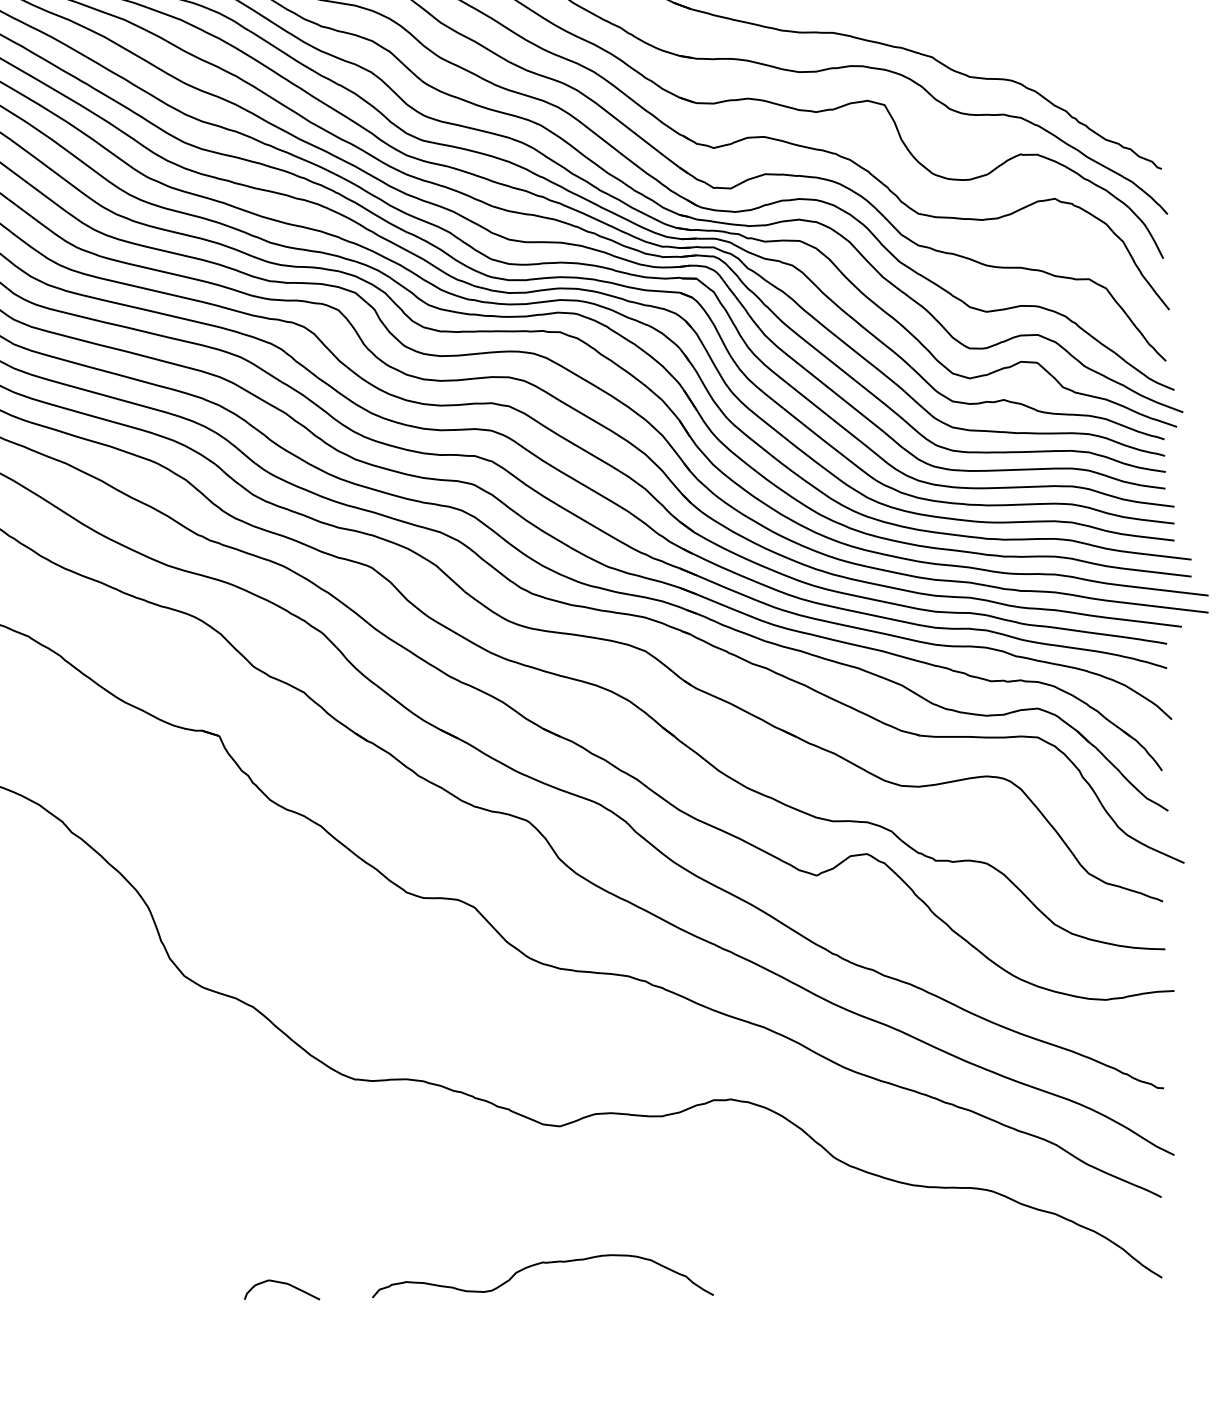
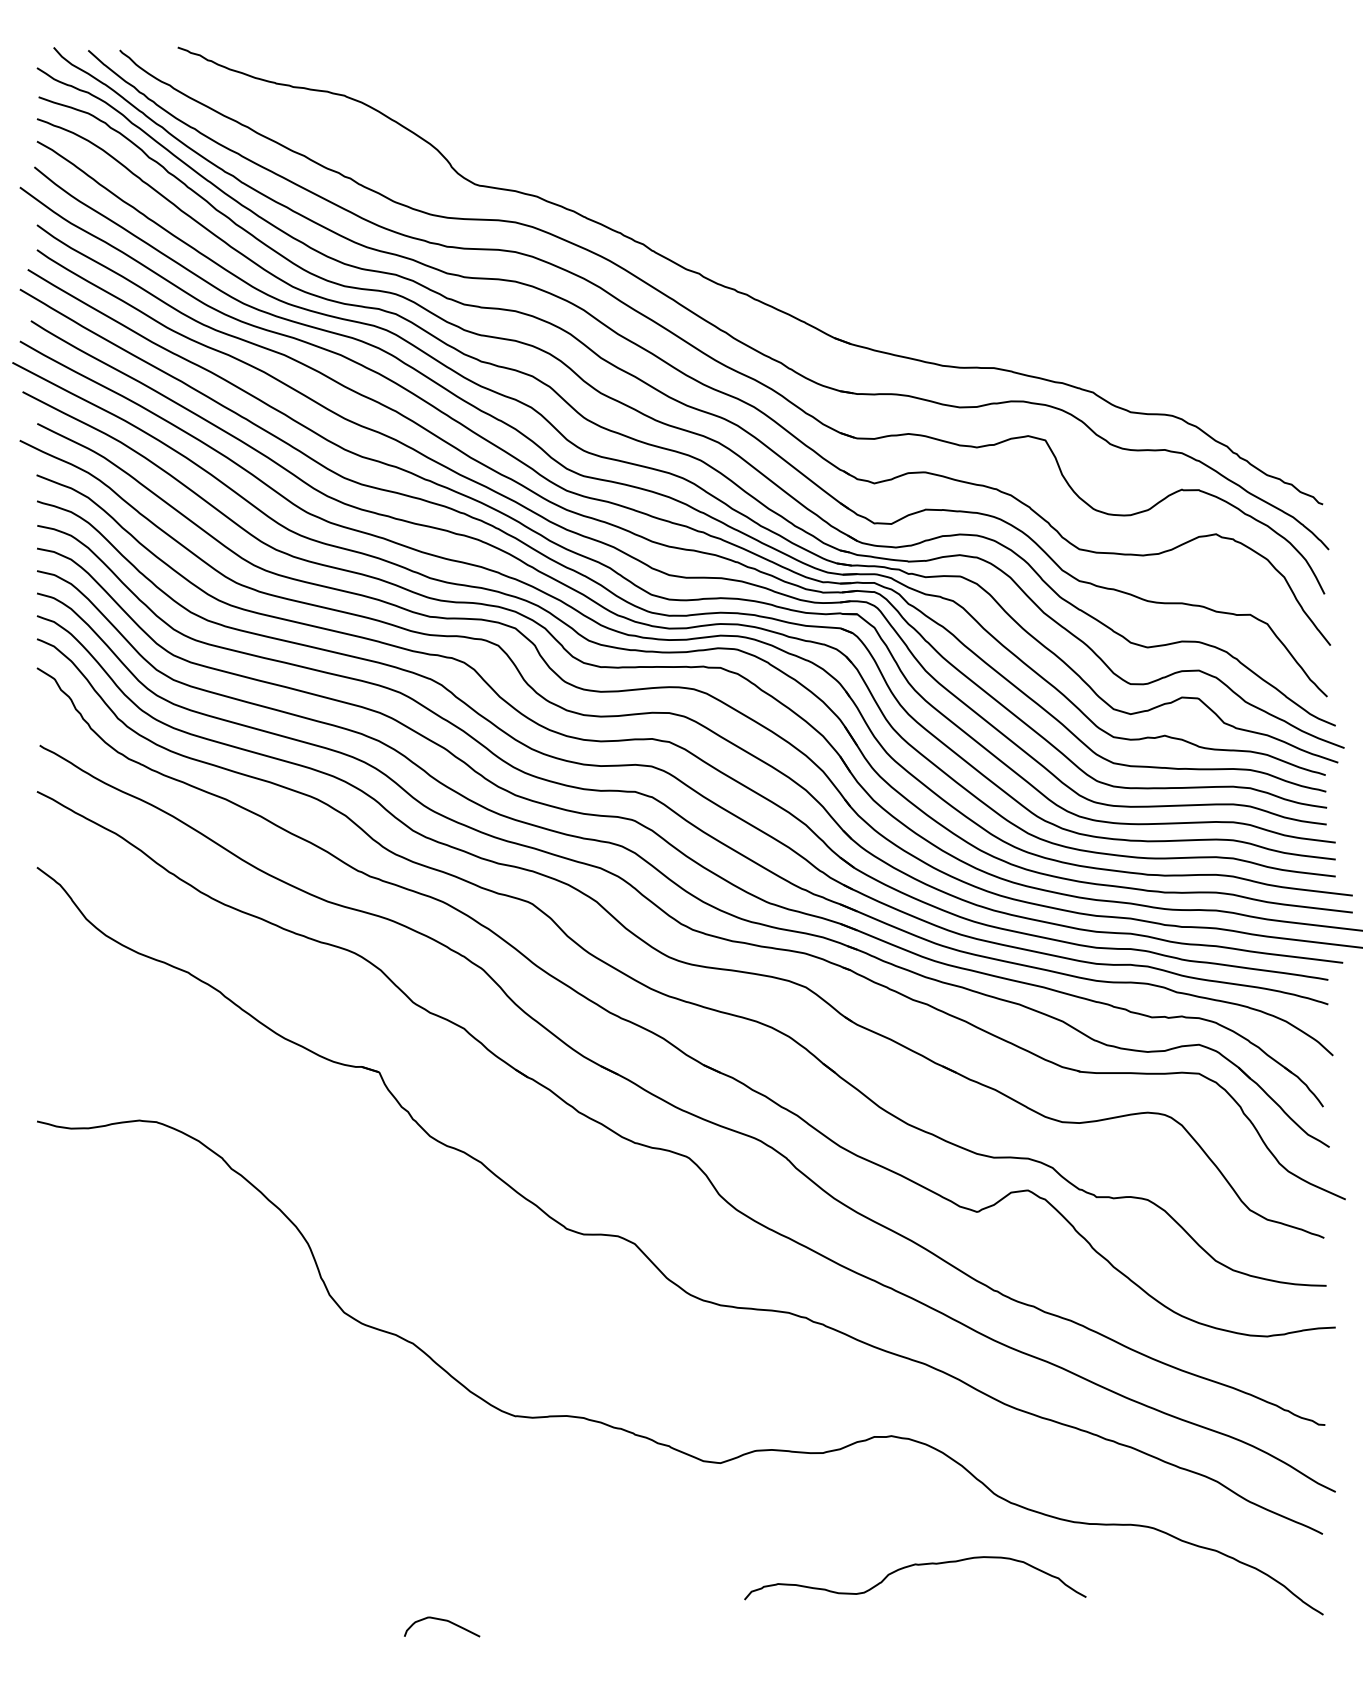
curve: (540, 1264) -> (912, 1566), moved

